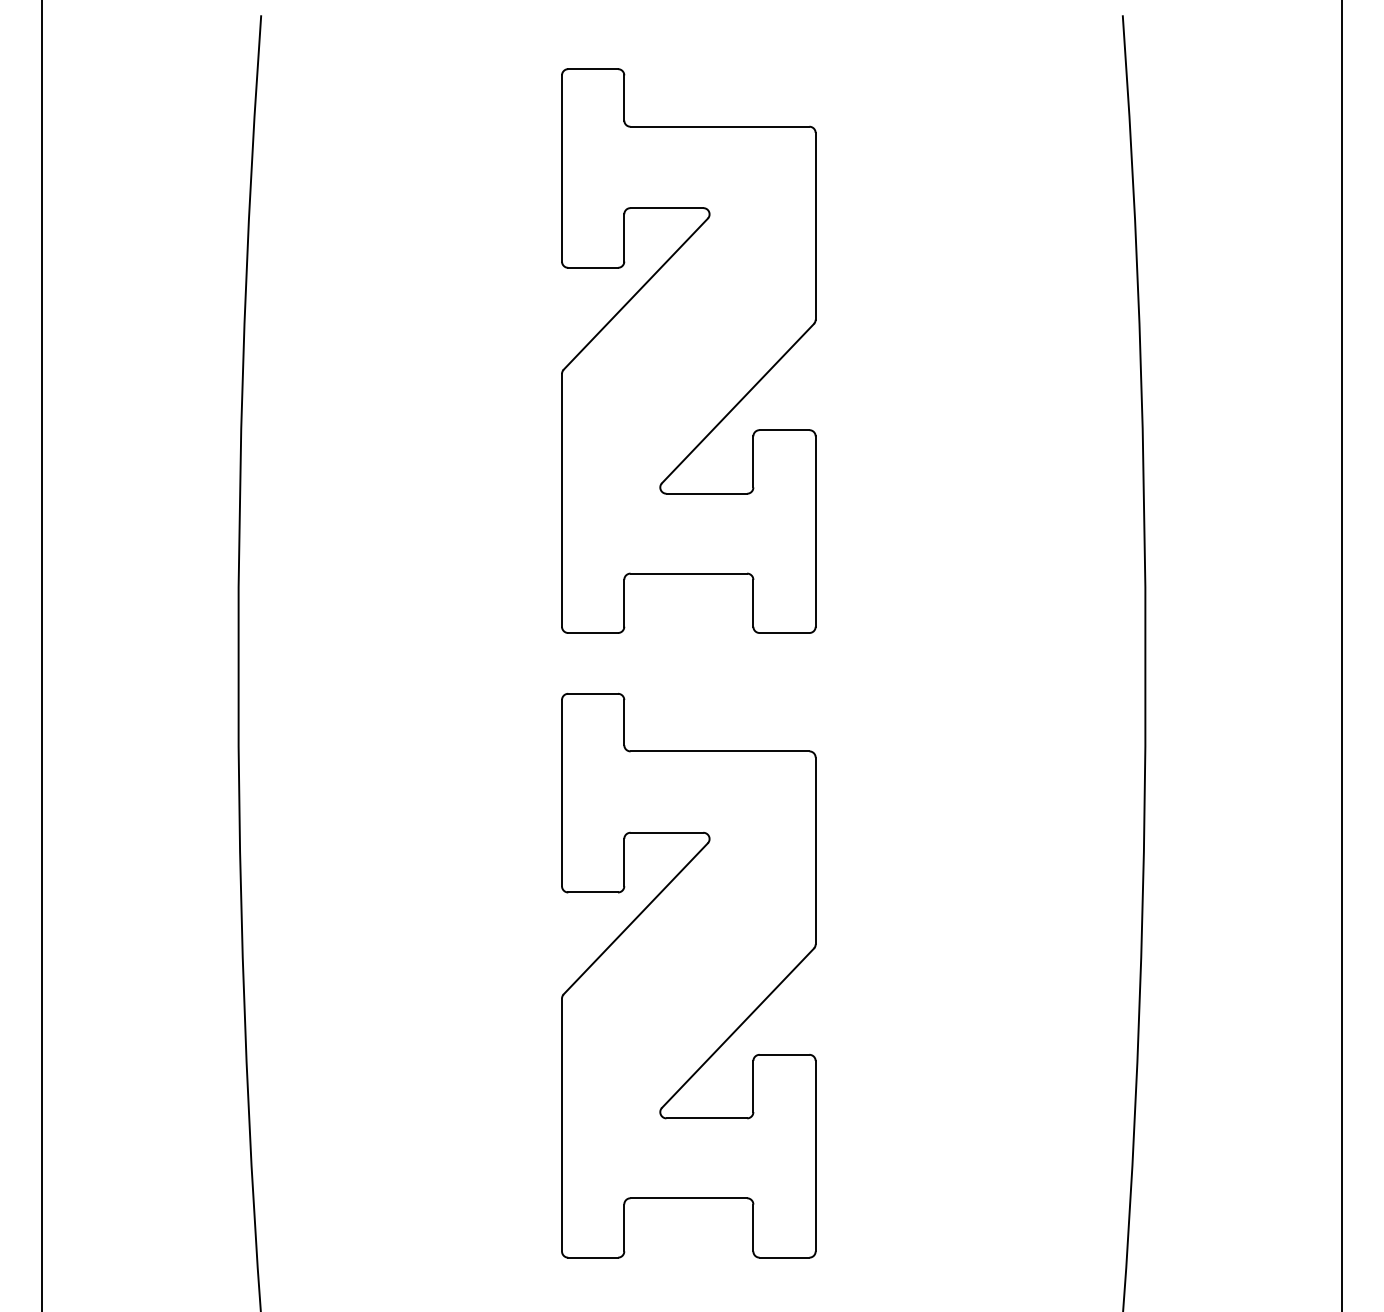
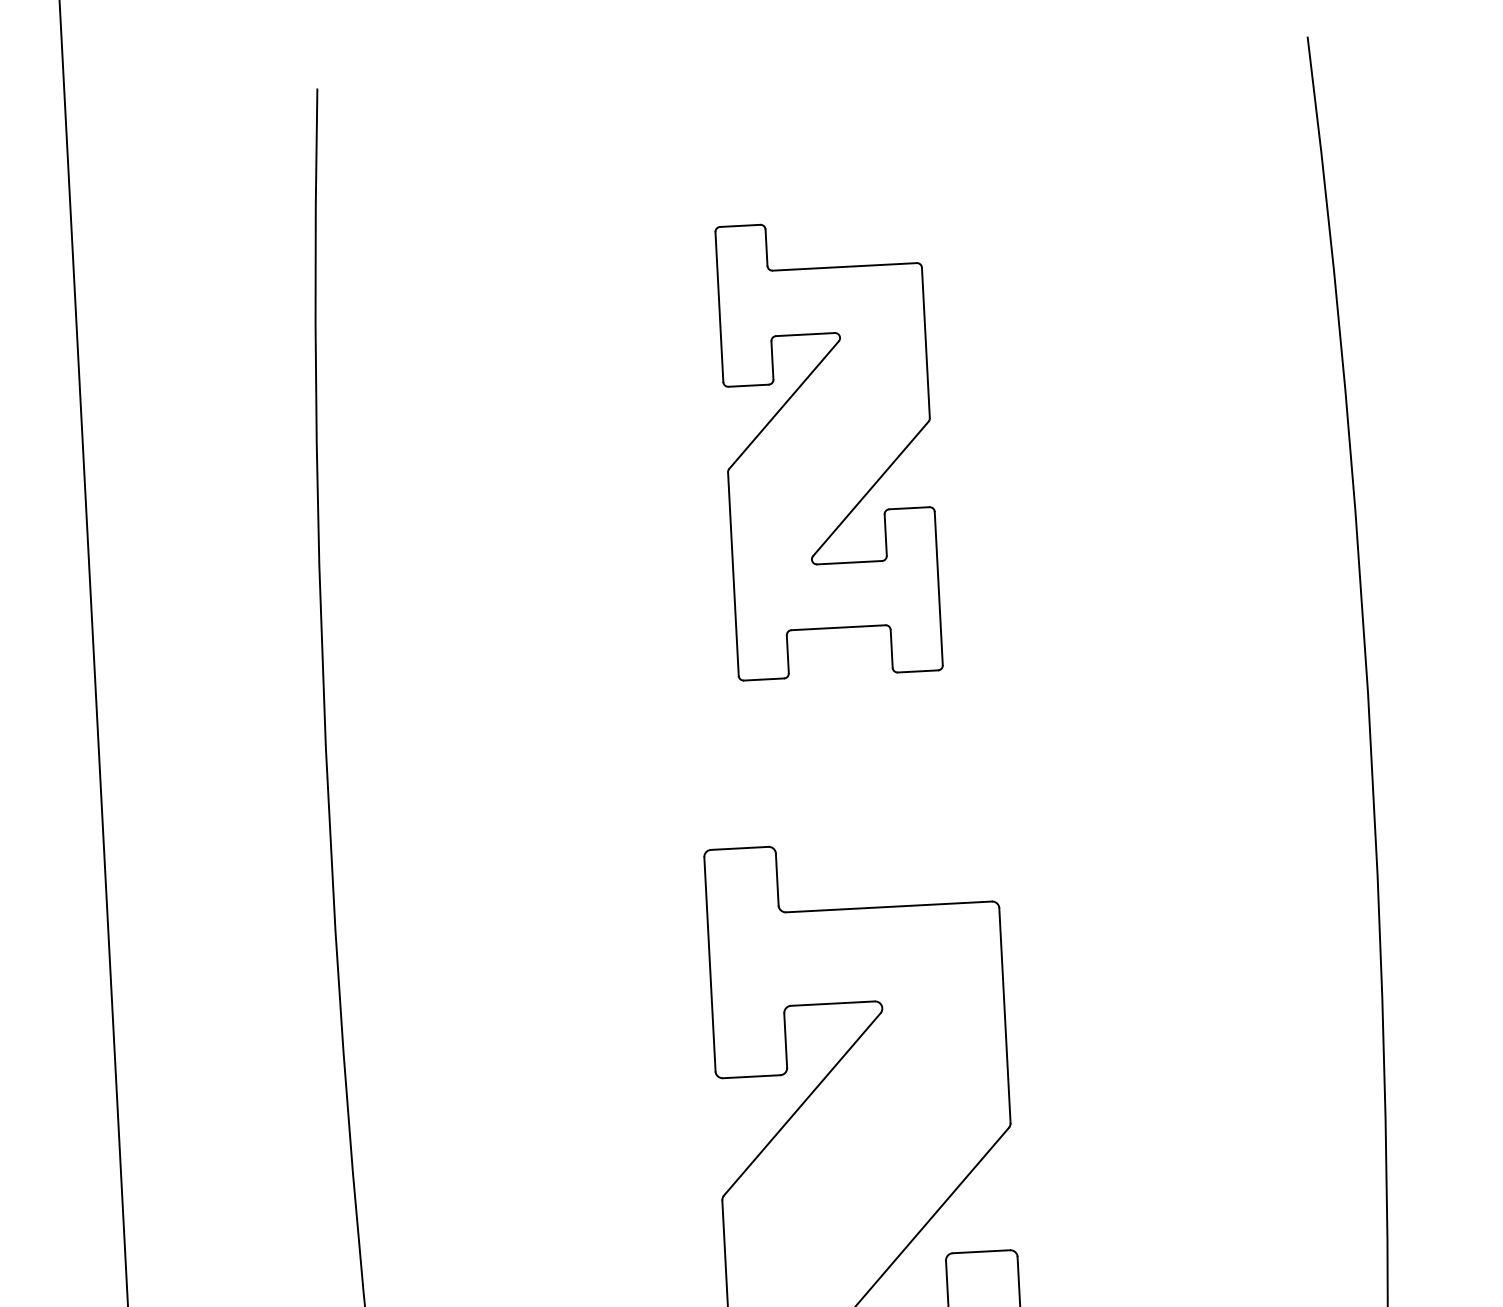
part: (688, 350) -> (828, 448), size x0.7

